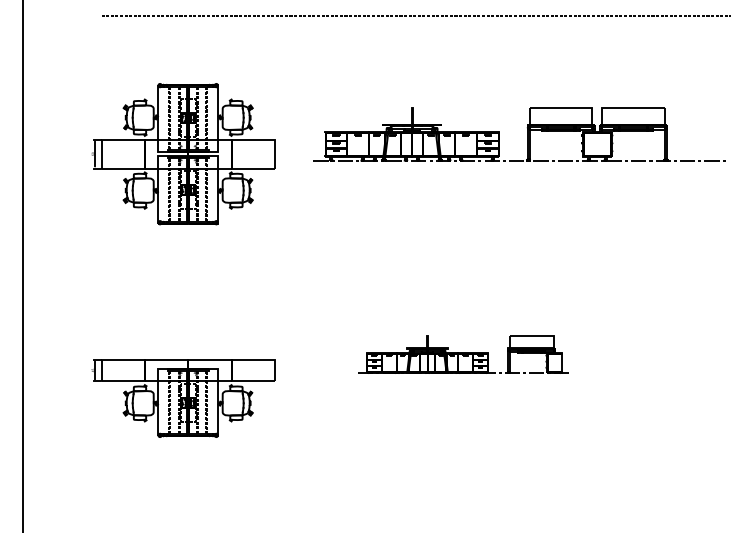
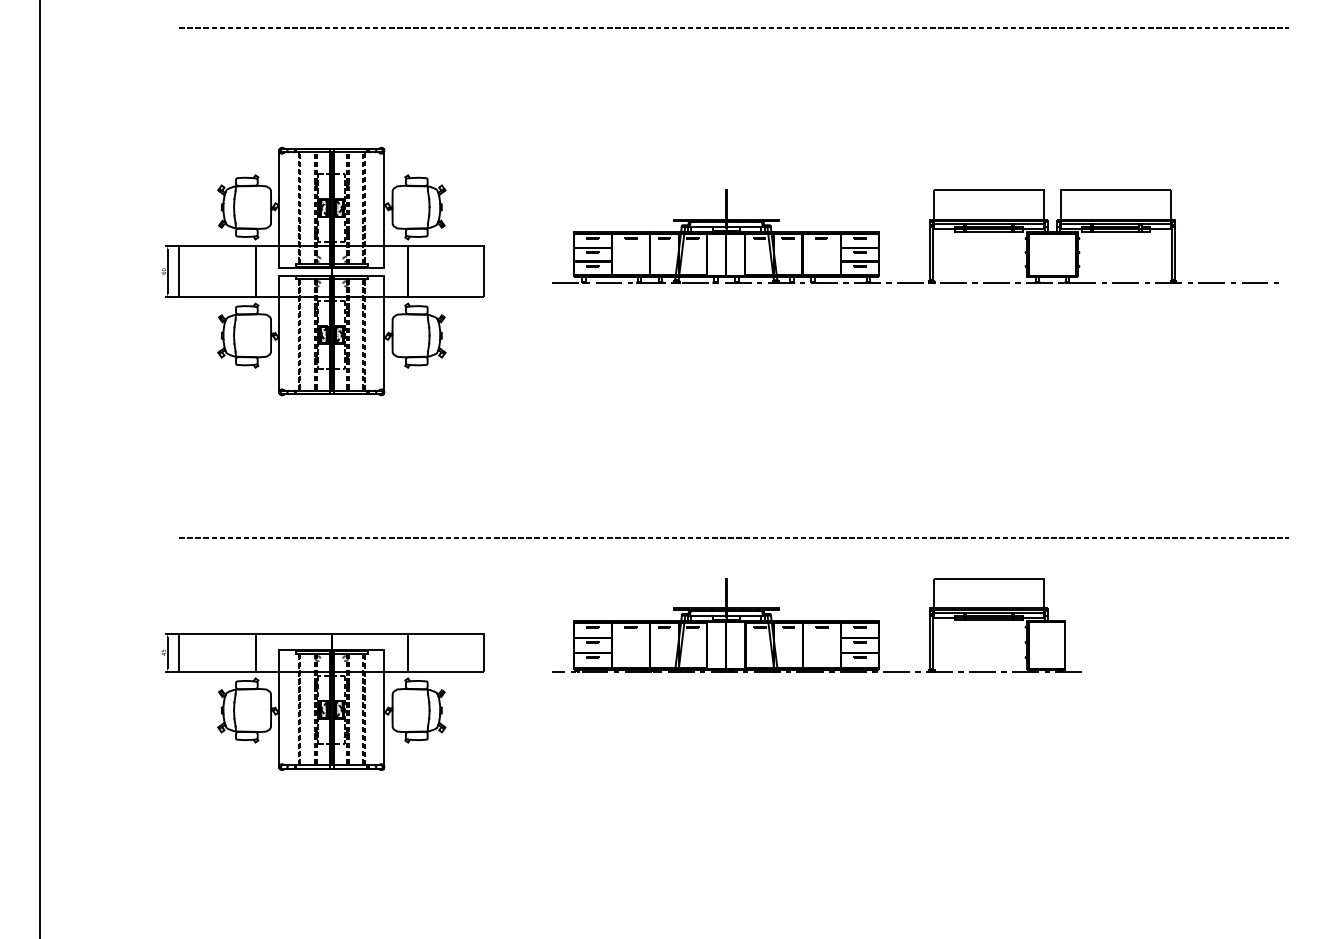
line: (416, 305) -> (734, 538), added
part: (463, 354) -> (816, 624), size x1.43

